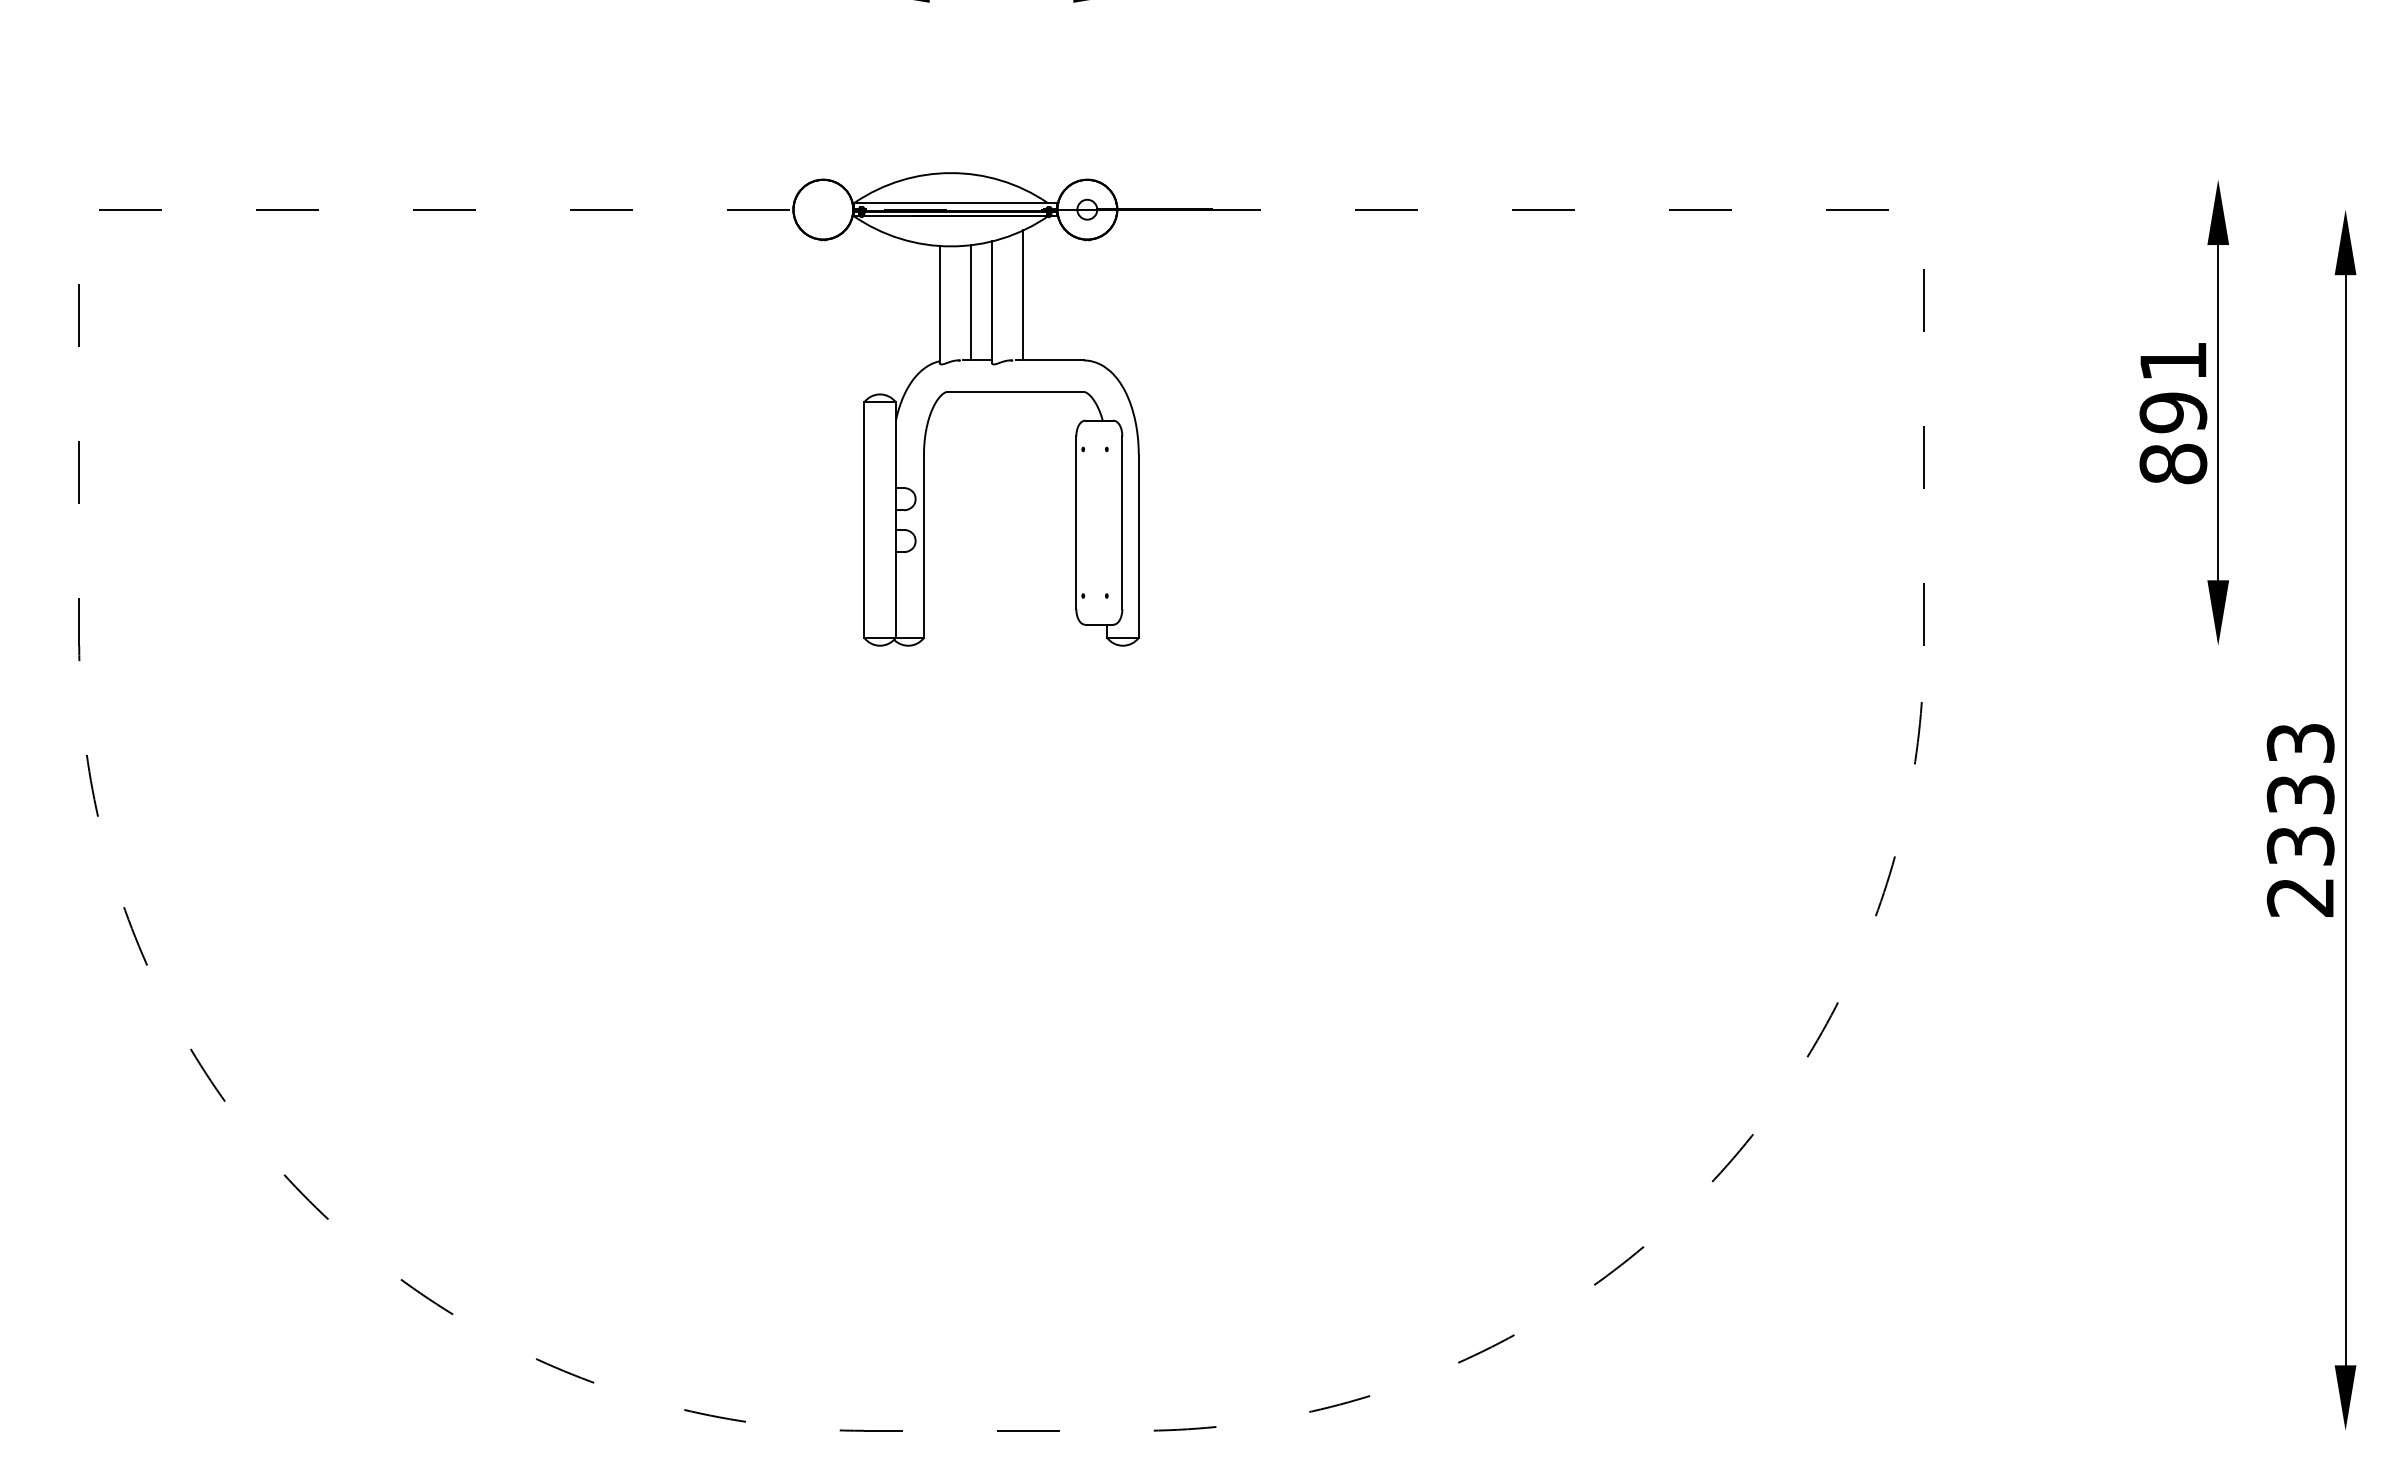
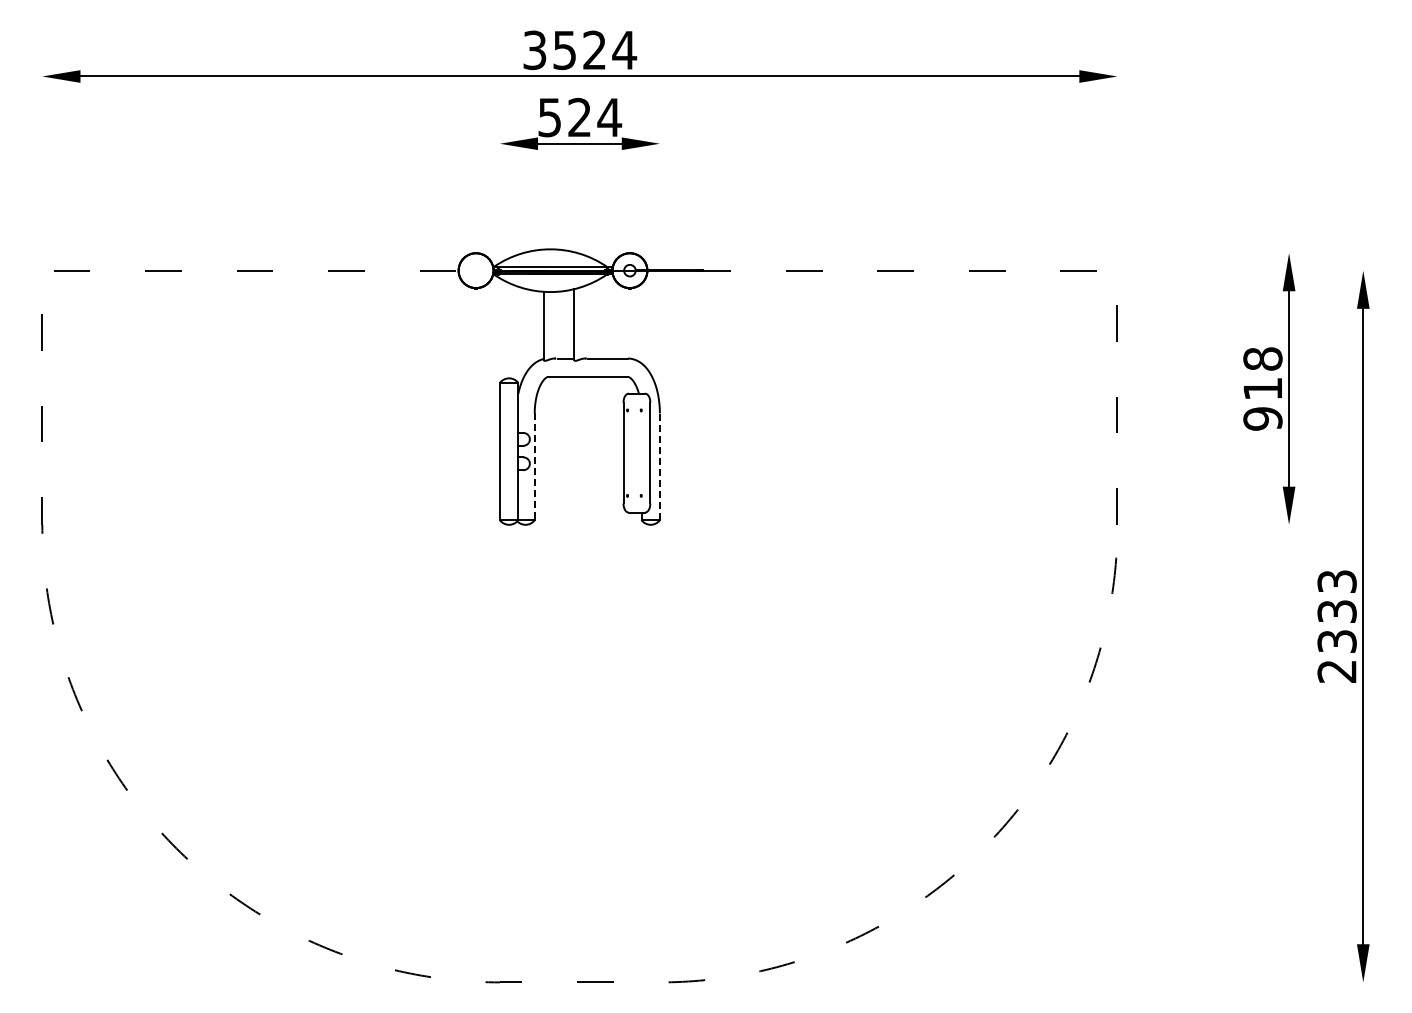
line: (1023, 295) -> (592, 320), removed
line: (971, 302) -> (562, 324), removed
text: (2172, 411) -> (1262, 388), 891 -> 918
line: (1138, 545) -> (659, 466), solid -> dashed
line: (923, 547) -> (534, 467), solid -> dashed

